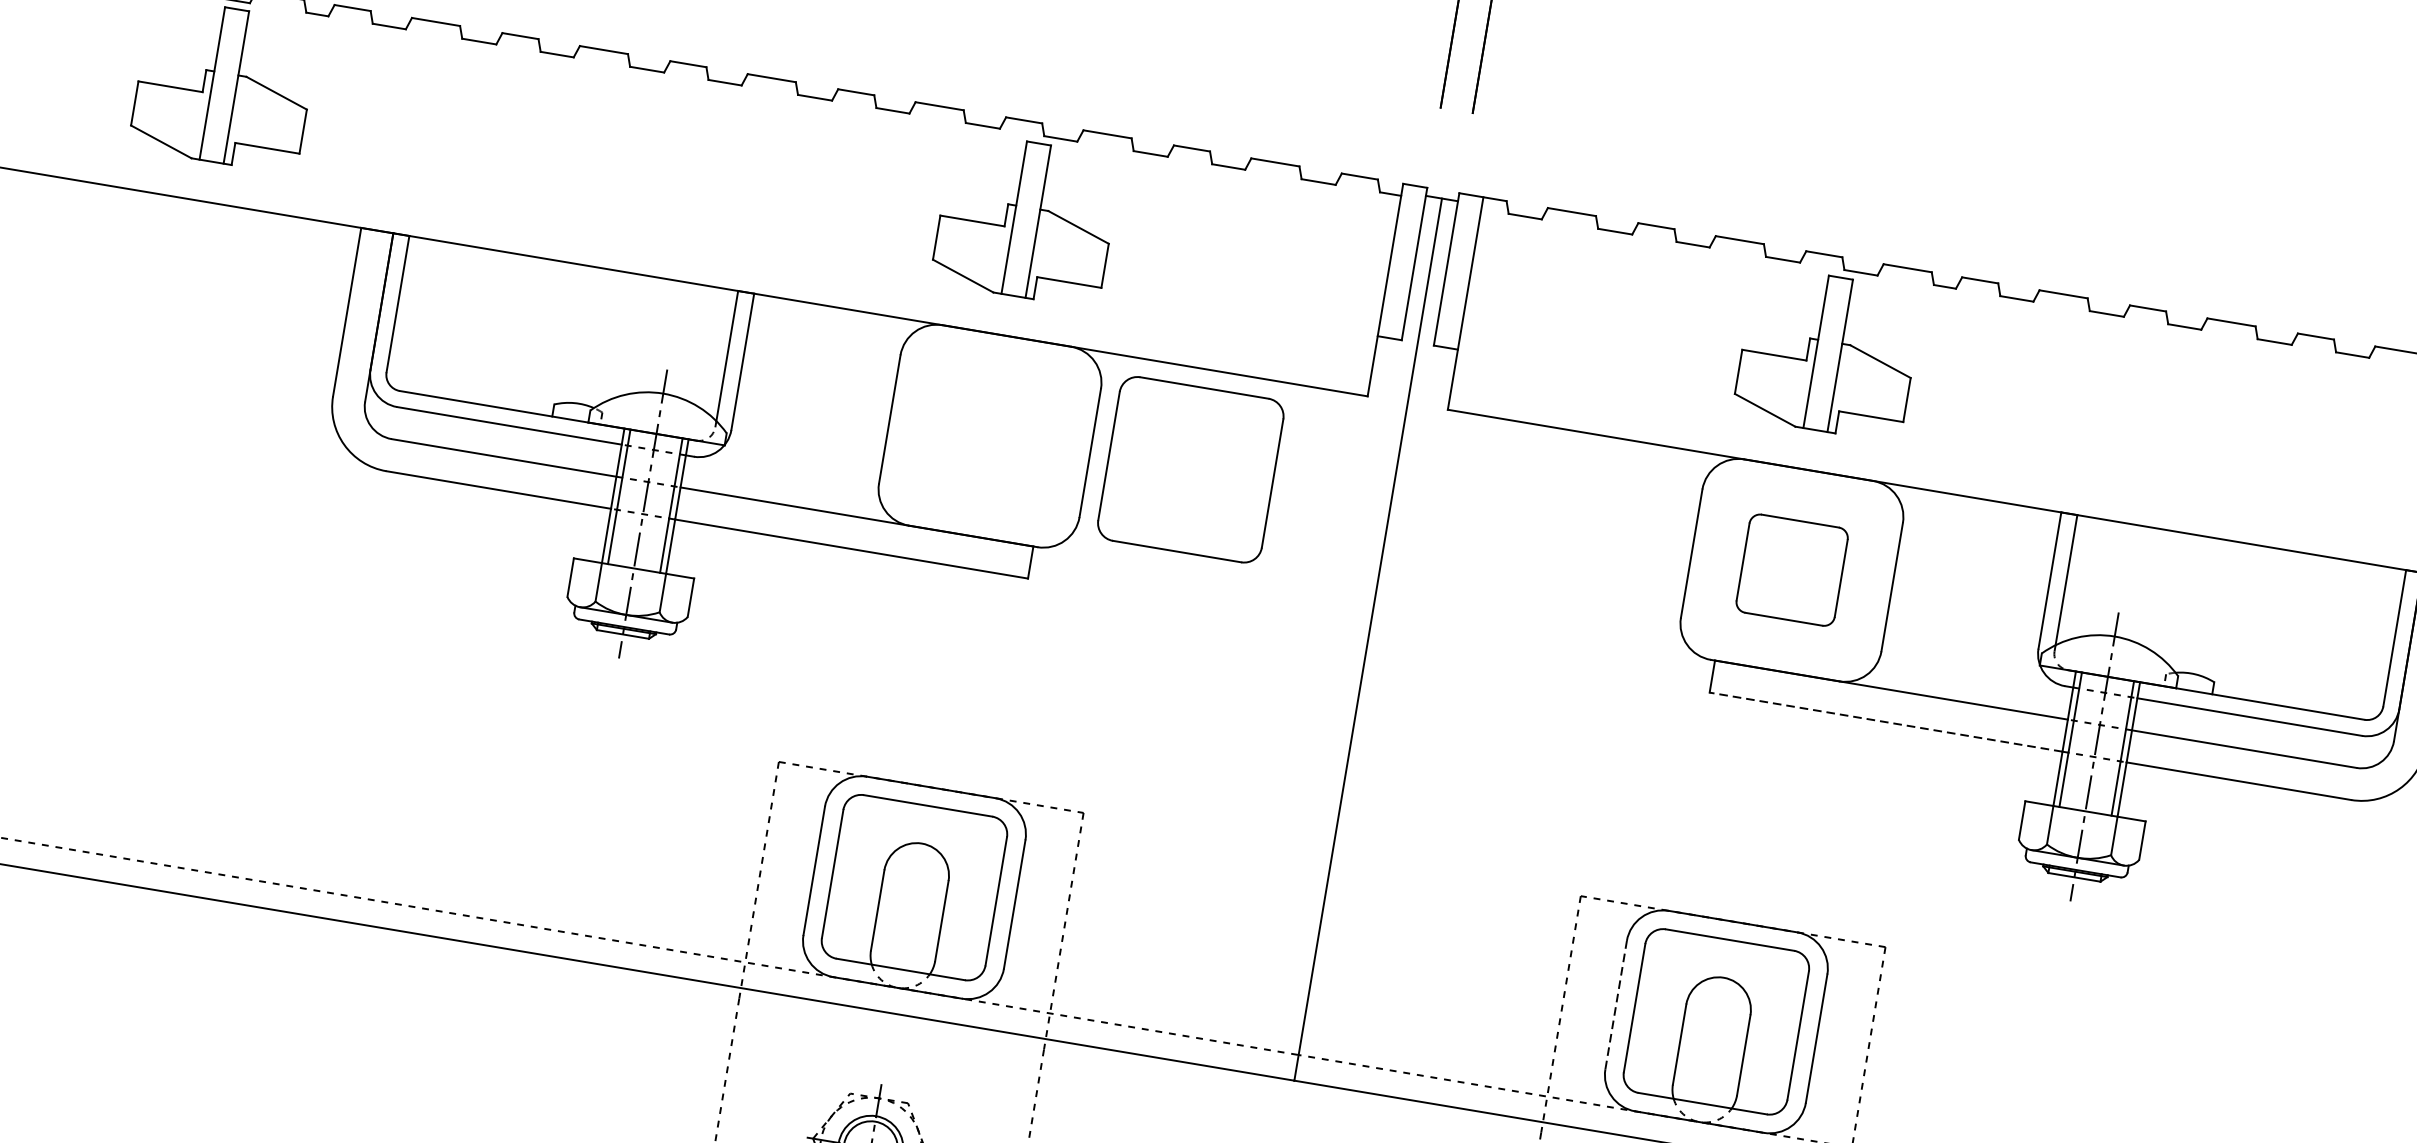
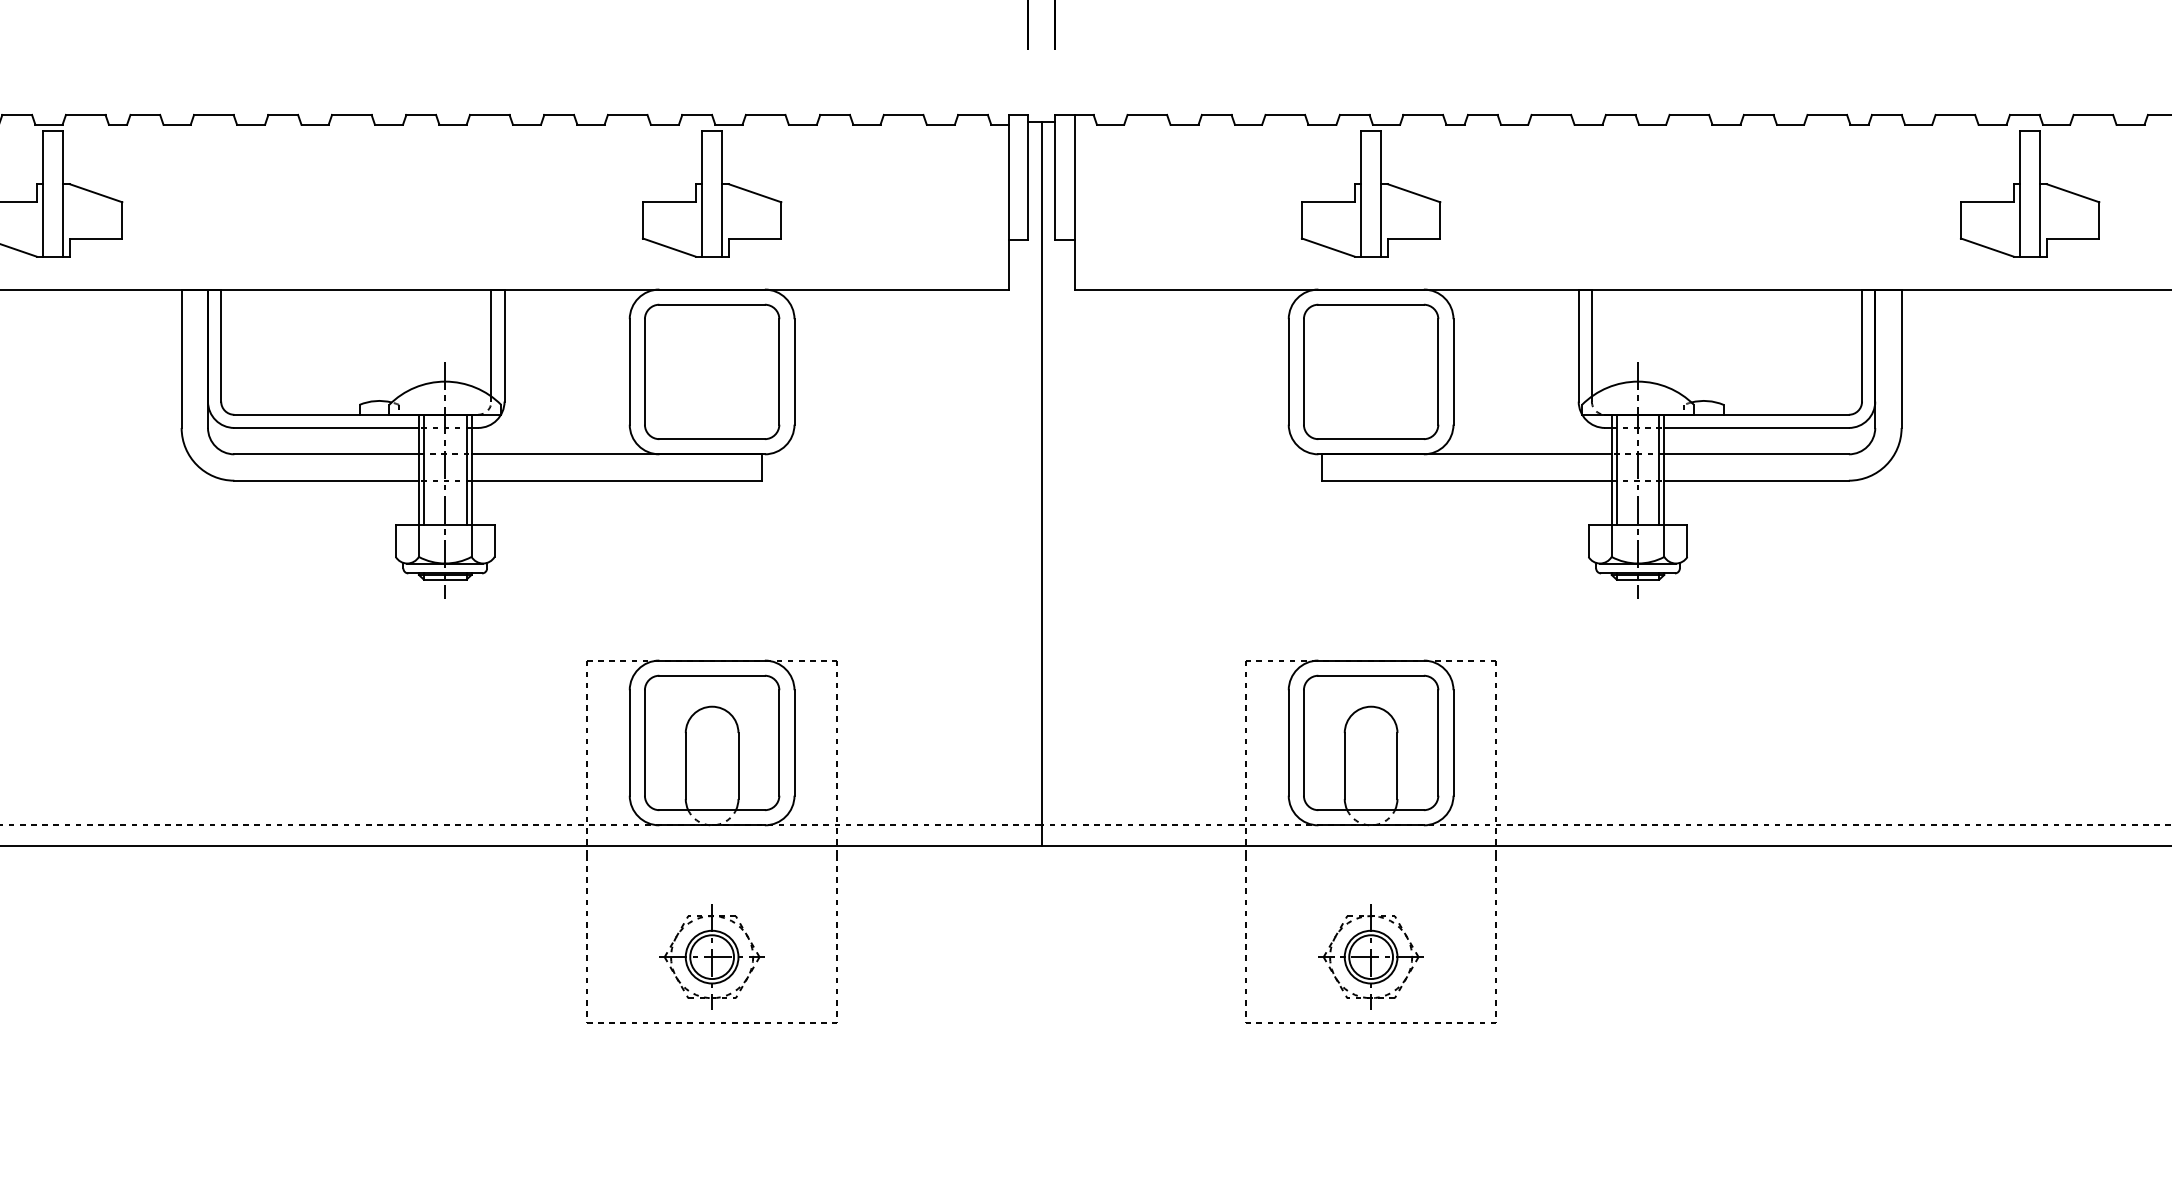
part: (1191, 469) -> (712, 371), moved
part: (1792, 569) -> (1371, 371), size x1.67
line: (1885, 721) -> (1466, 480), dashed -> solid
line: (1615, 1004) -> (1288, 742), dashed -> solid

